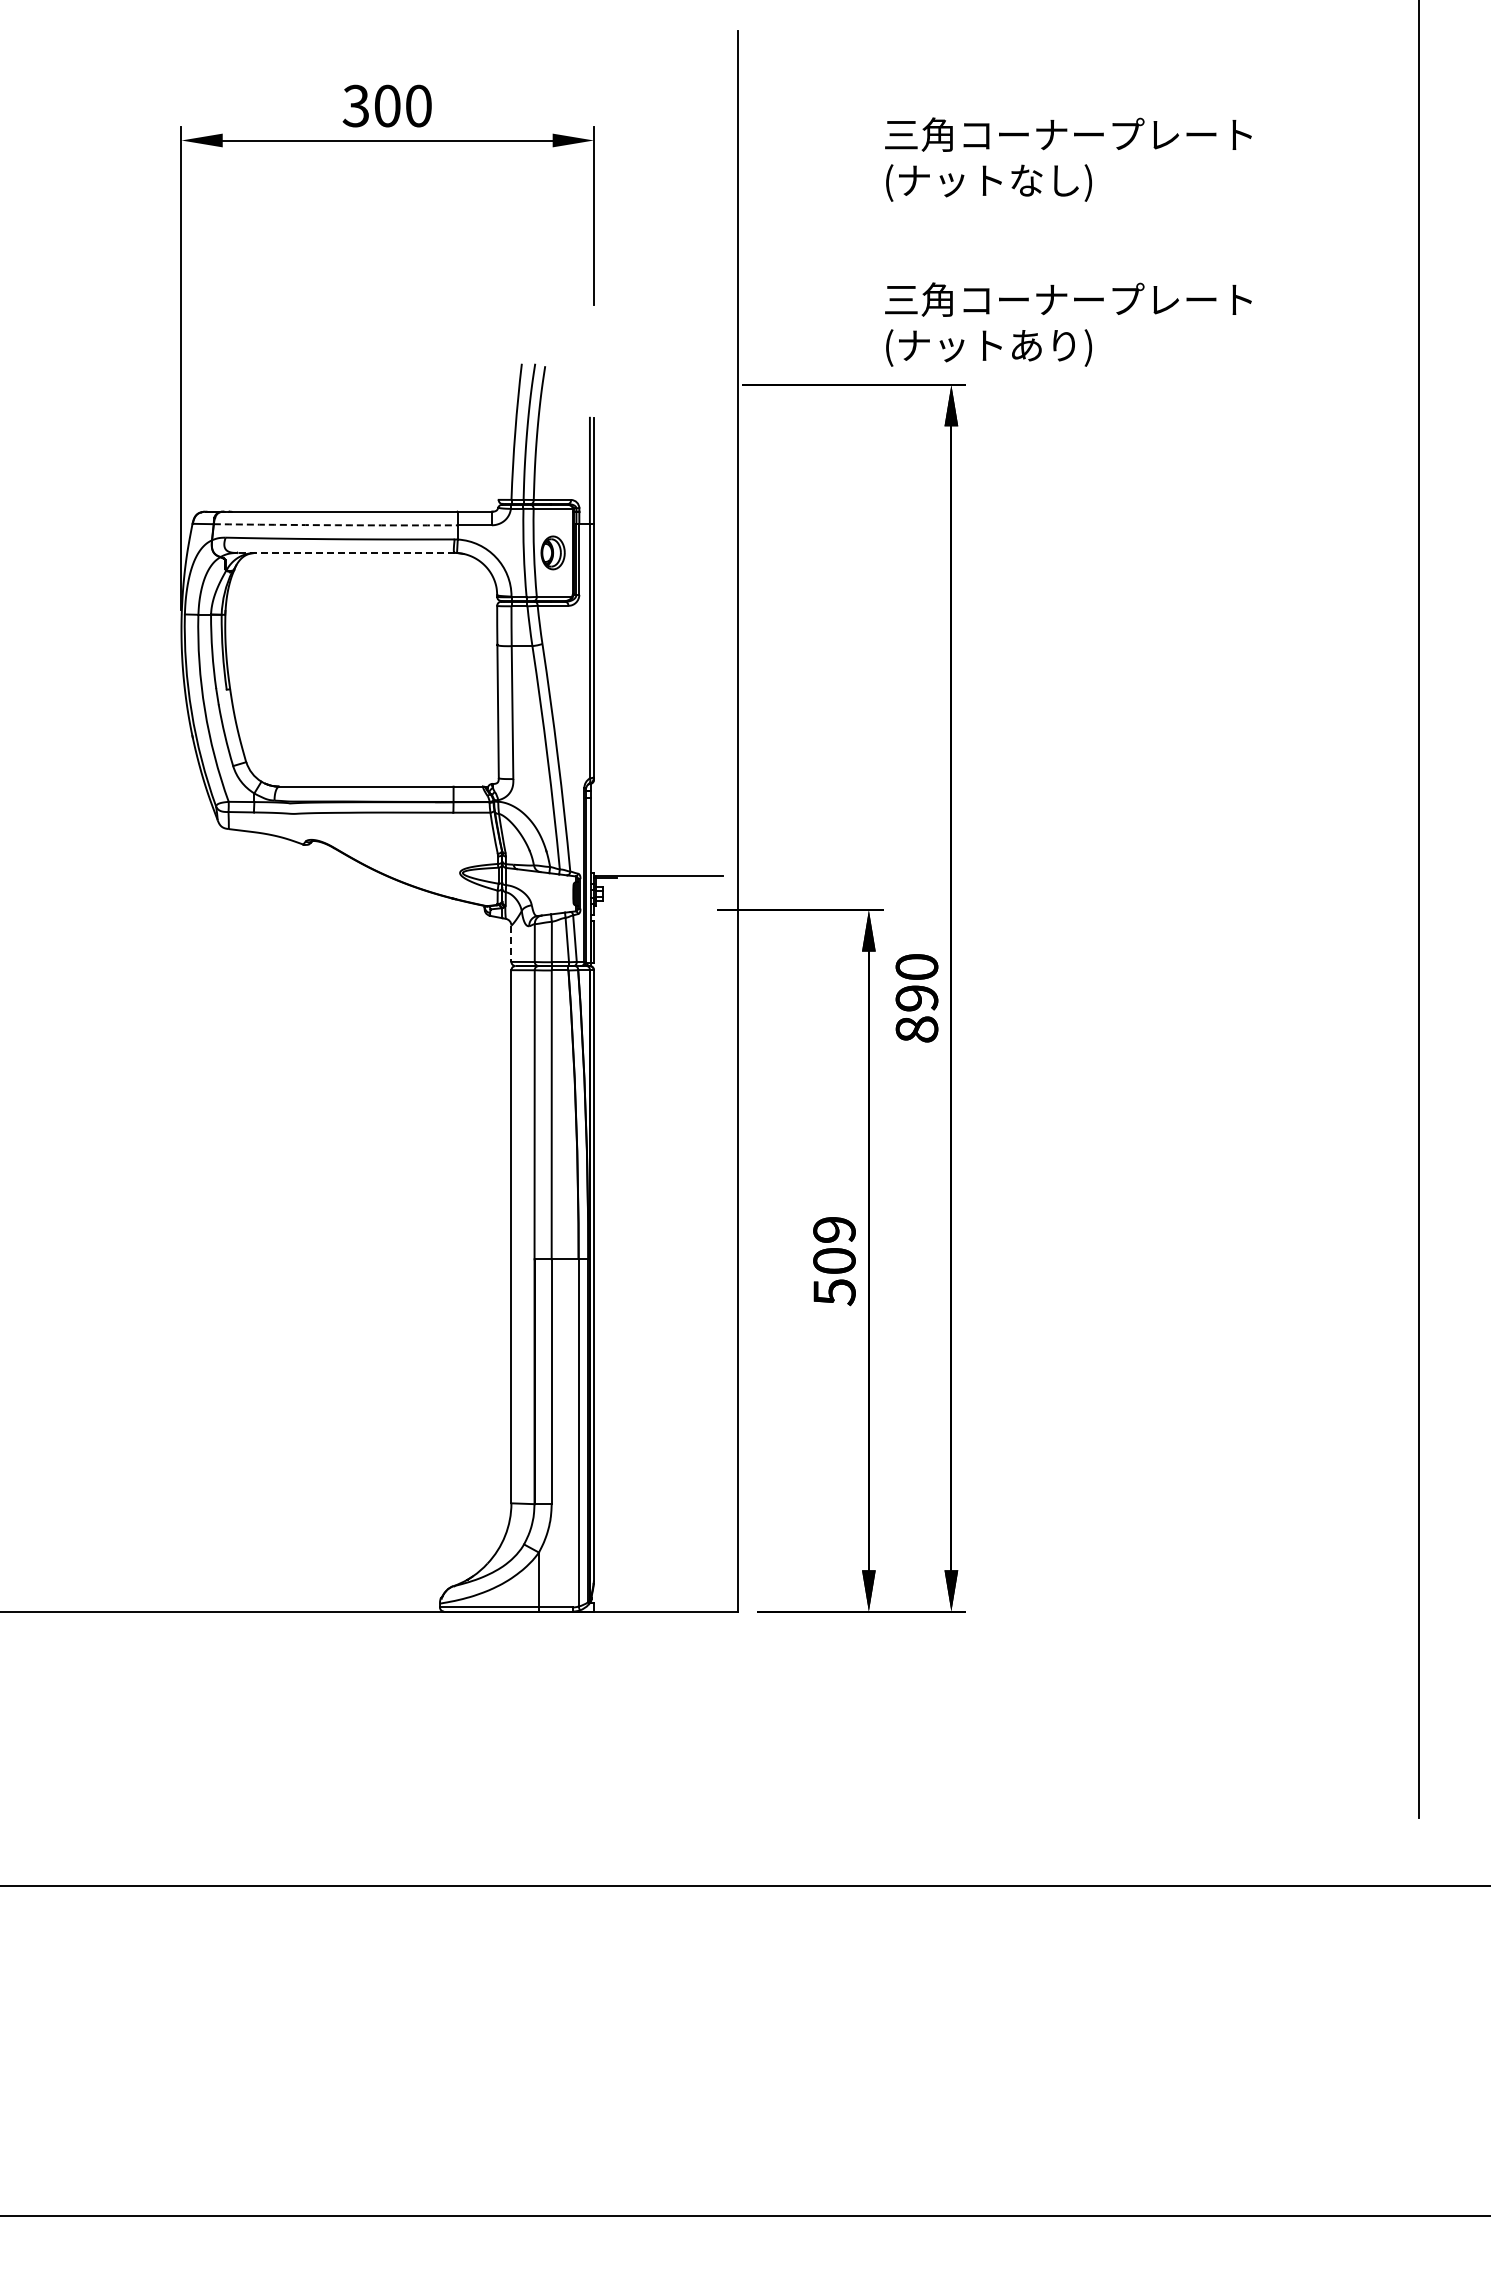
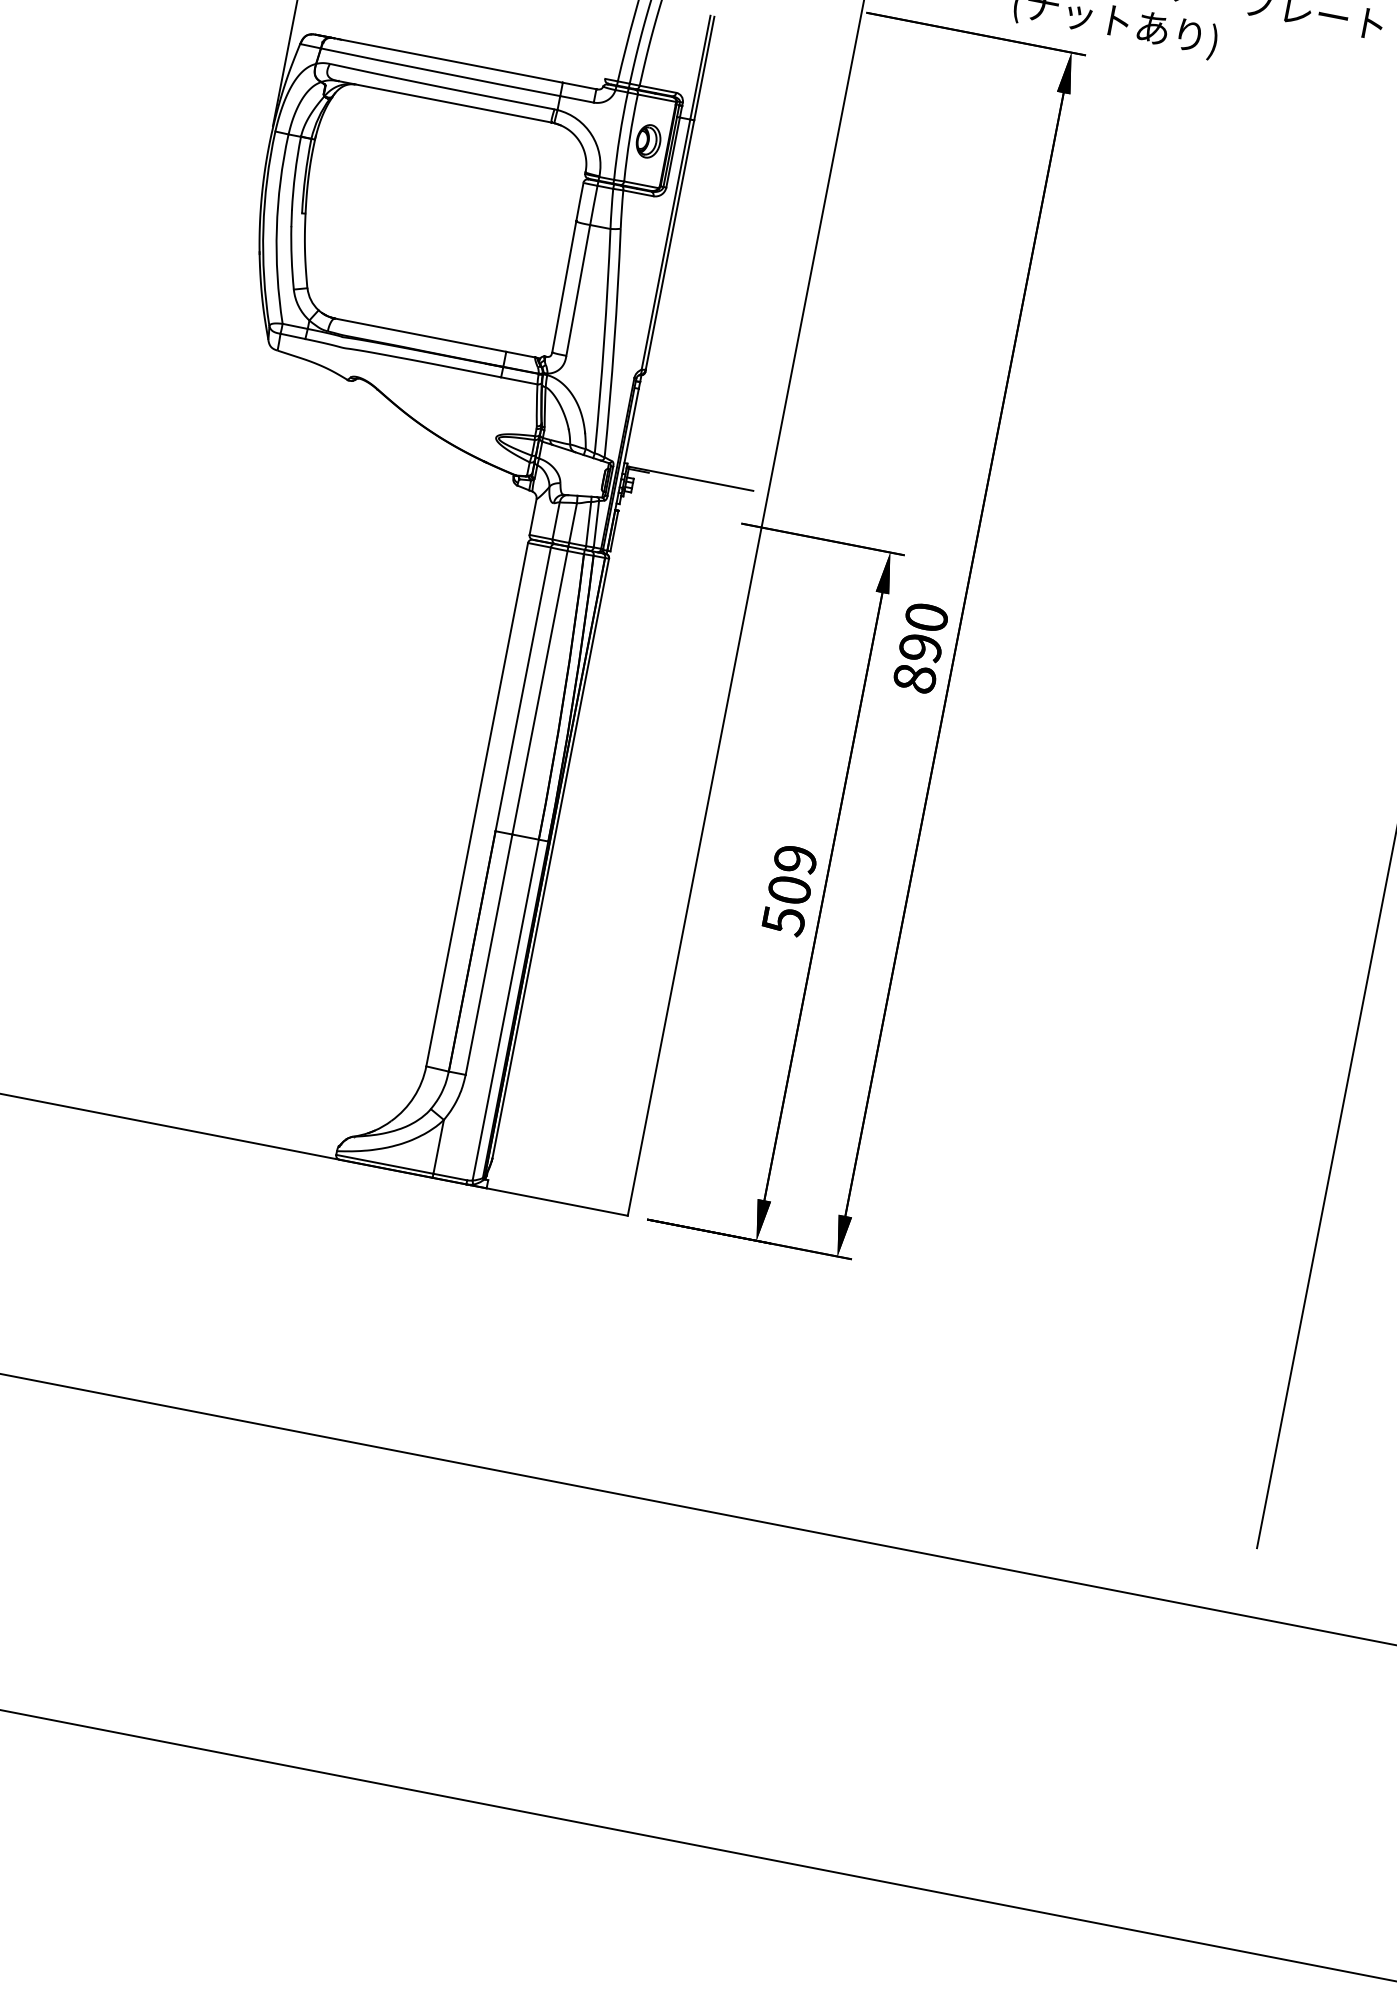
arc: (335, 525) -> (440, 72), dashed -> solid
line: (345, 552) -> (444, 101), dashed -> solid
line: (511, 944) -> (533, 517), dashed -> solid

